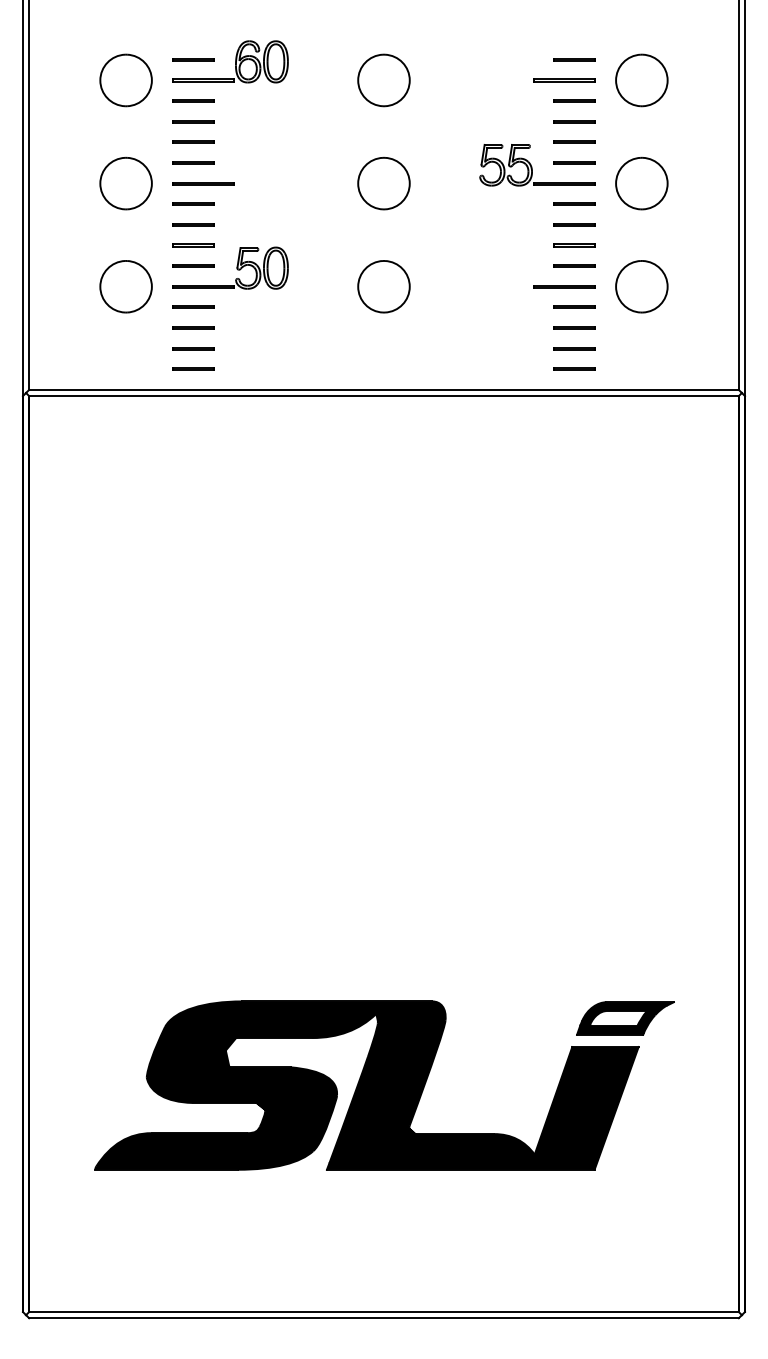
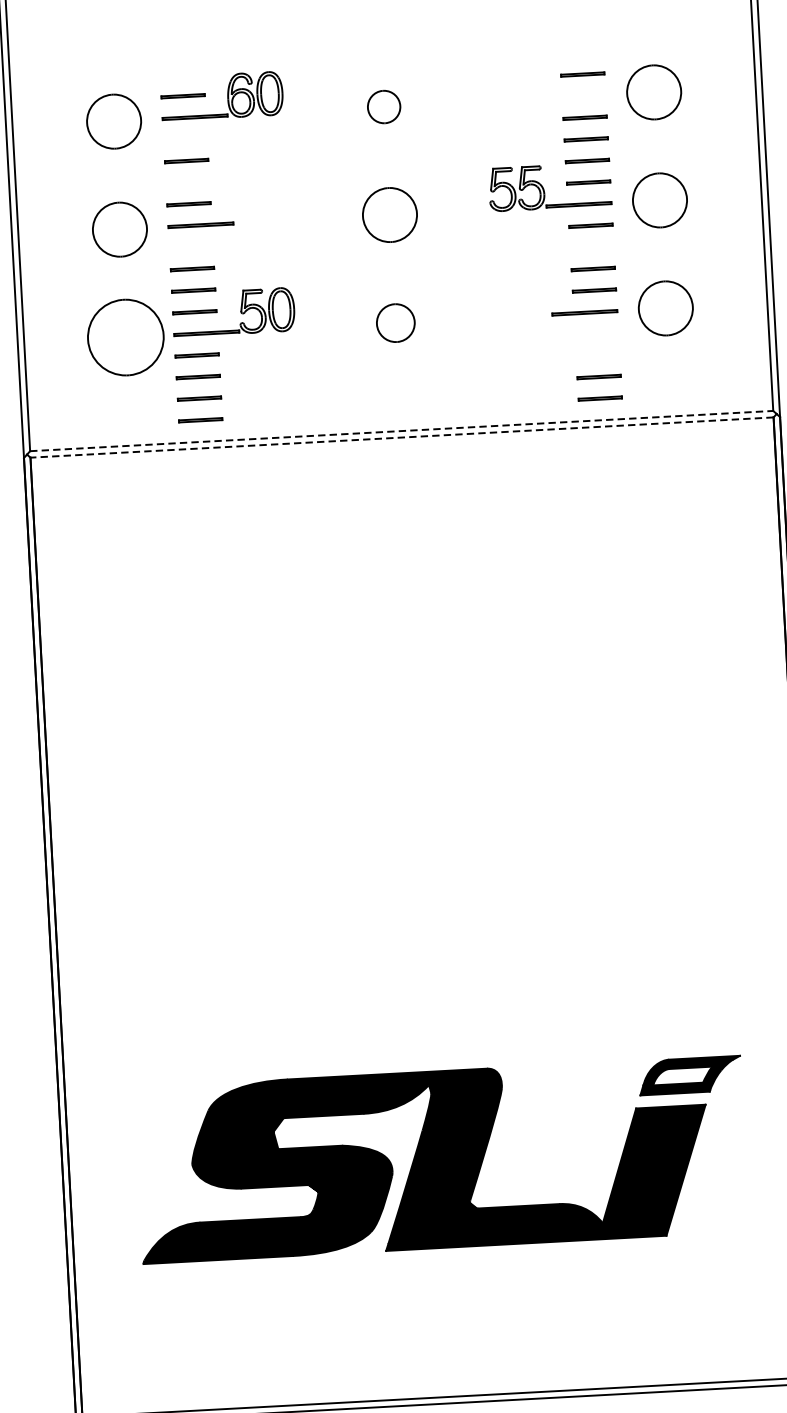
line: (564, 79) -> (573, 95), removed
part: (383, 80) -> (383, 107), size x0.6
line: (193, 100) -> (185, 138), removed
line: (193, 141) -> (188, 181), removed
line: (193, 203) -> (191, 246), removed
line: (574, 224) -> (591, 247), removed
part: (125, 286) -> (125, 337), size x1.4
part: (383, 286) -> (395, 322), size x0.7
line: (574, 306) -> (596, 332), removed
line: (574, 327) -> (597, 354), removed
line: (383, 389) -> (401, 430), solid -> dashed
line: (383, 396) -> (401, 438), solid -> dashed

